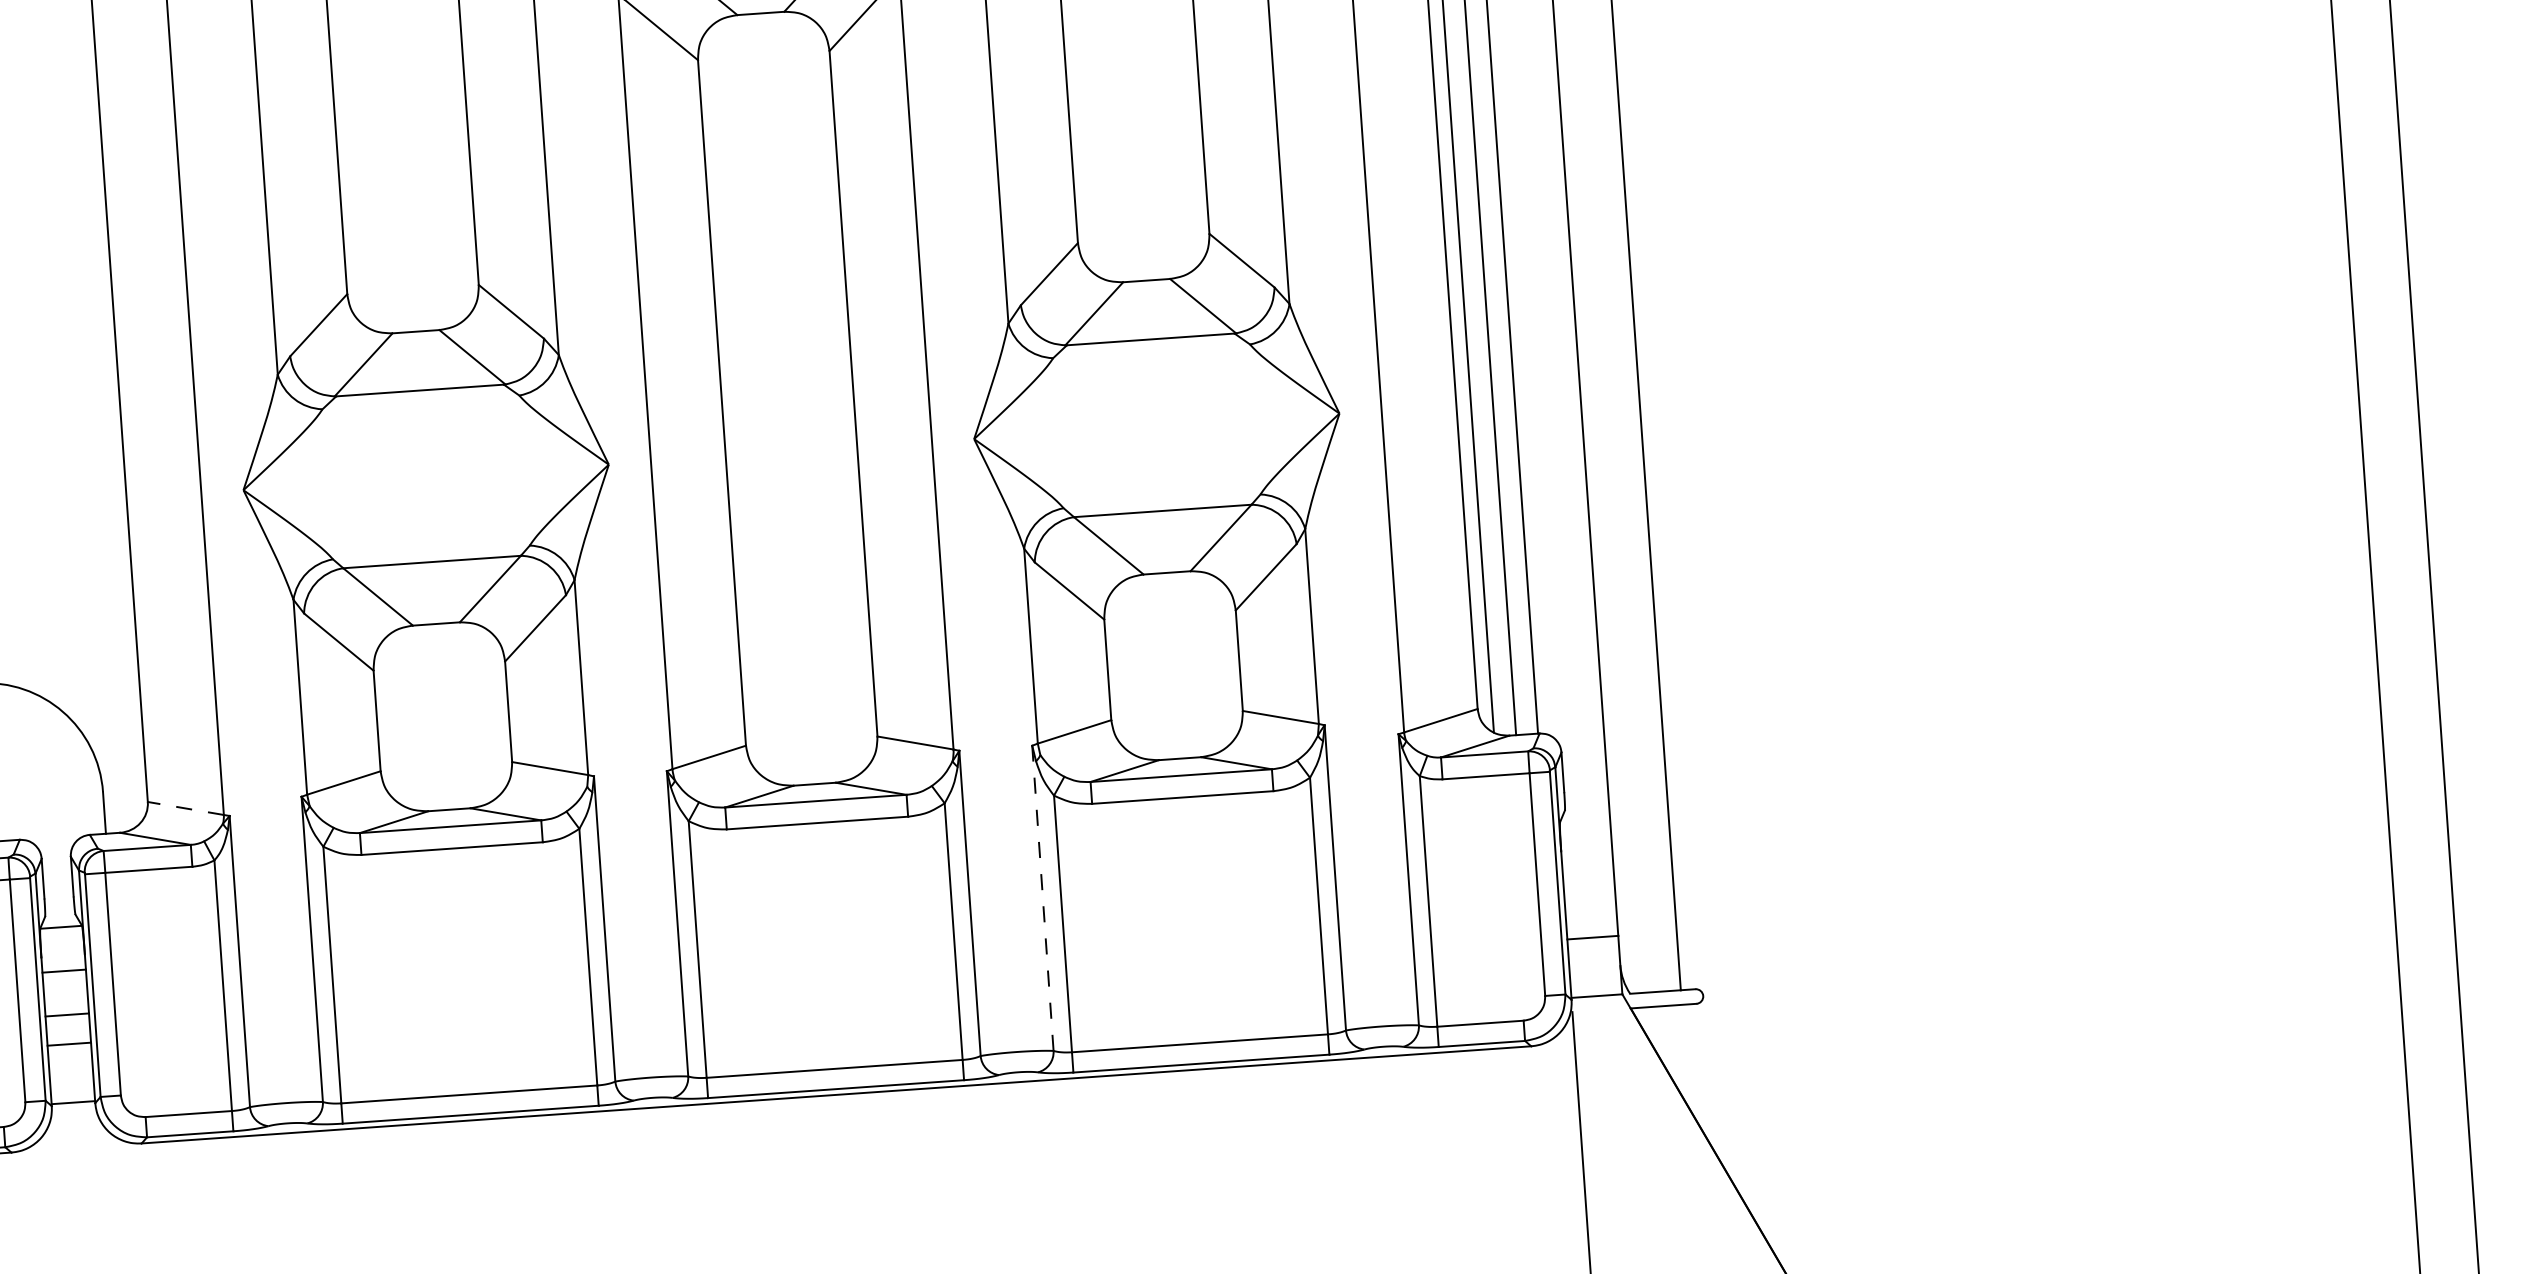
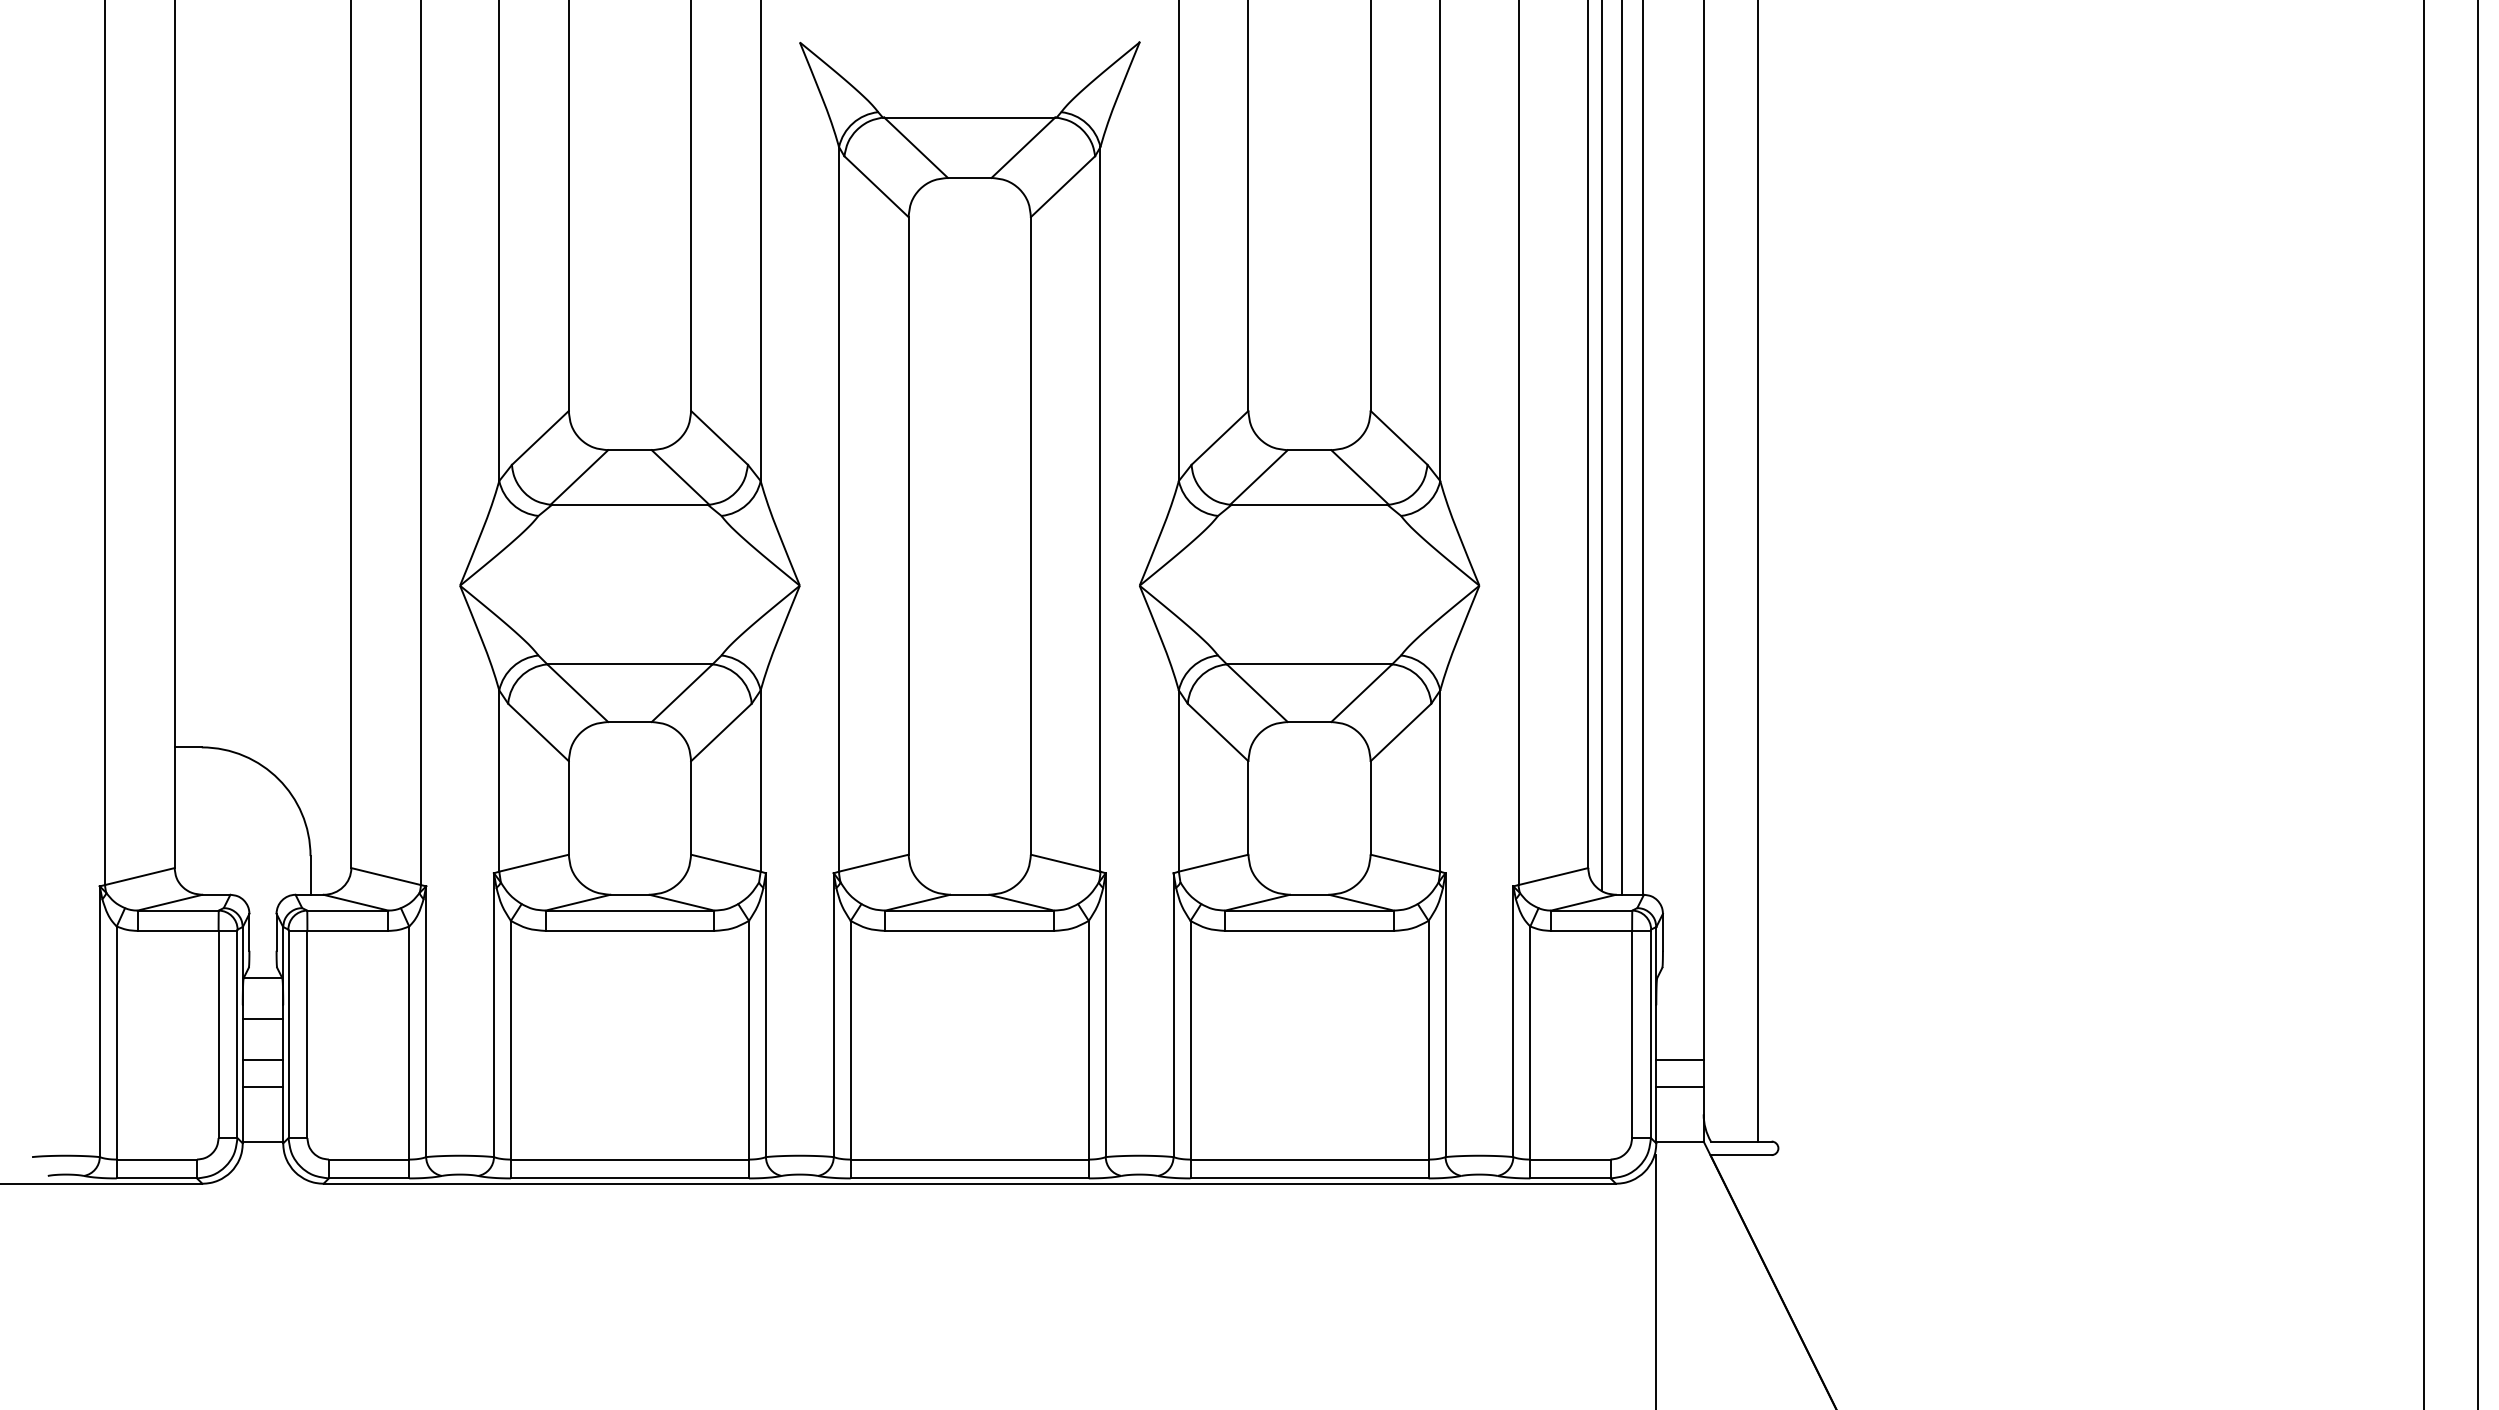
line: (186, 808) -> (386, 876), dashed -> solid
line: (1042, 898) -> (1173, 1015), dashed -> solid
line: (1590, 908) -> (1679, 1060), added

